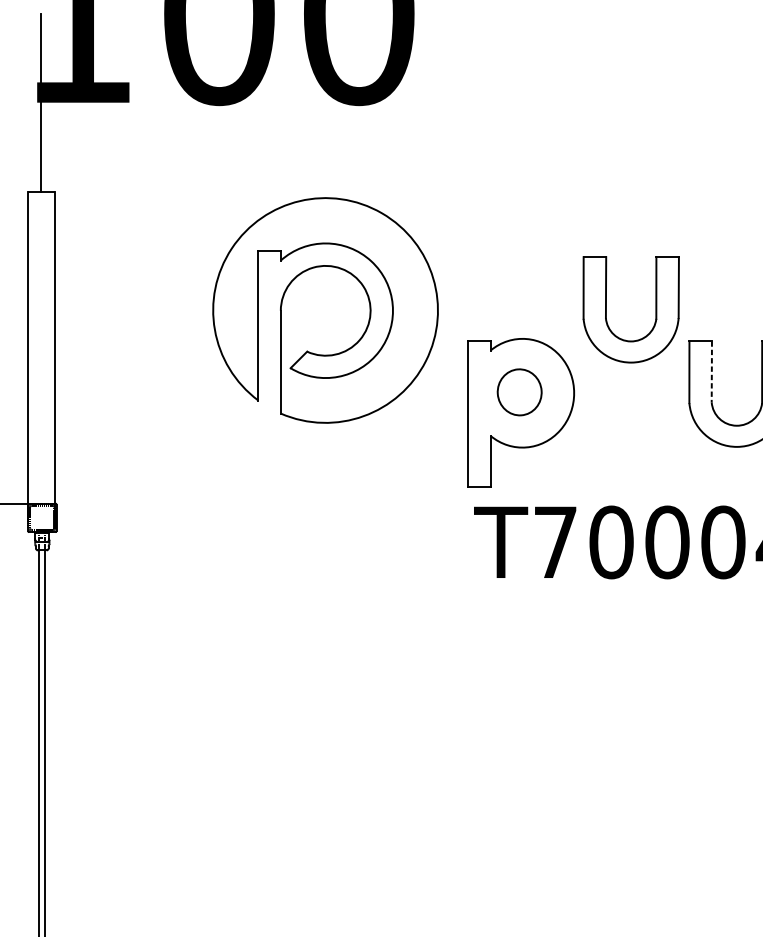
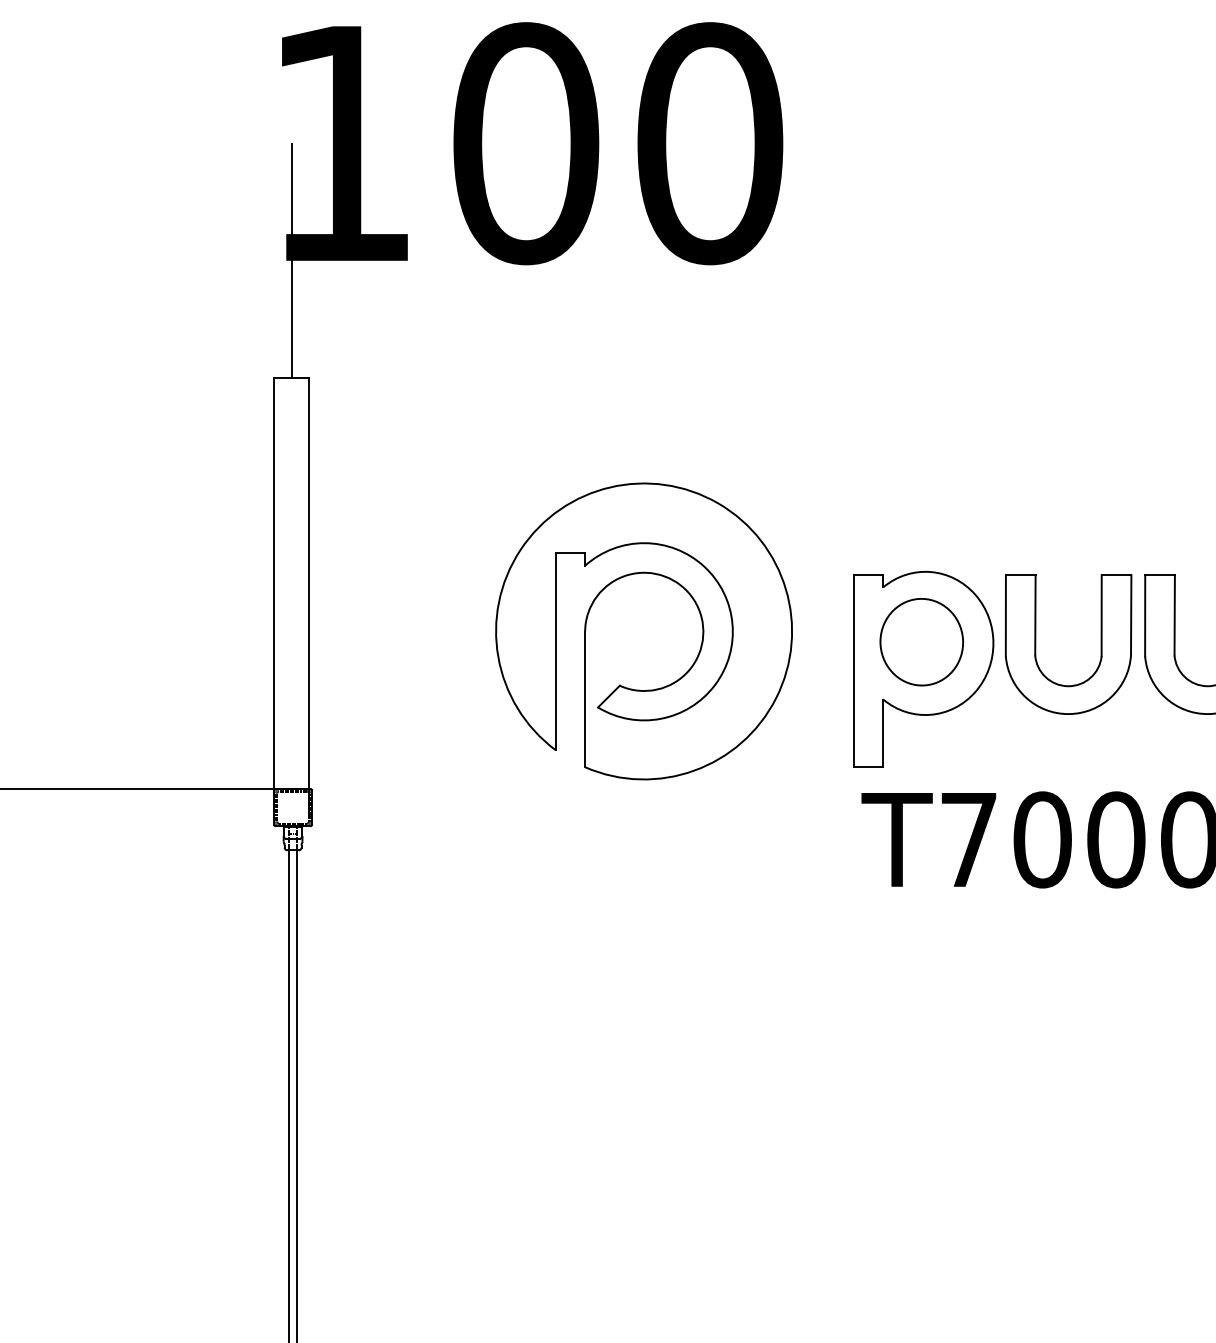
part: (606, 309) -> (1036, 644), moved
part: (325, 310) -> (643, 631), moved
line: (711, 372) -> (1174, 615), dashed -> solid
part: (519, 392) -> (921, 642), size x1.43

